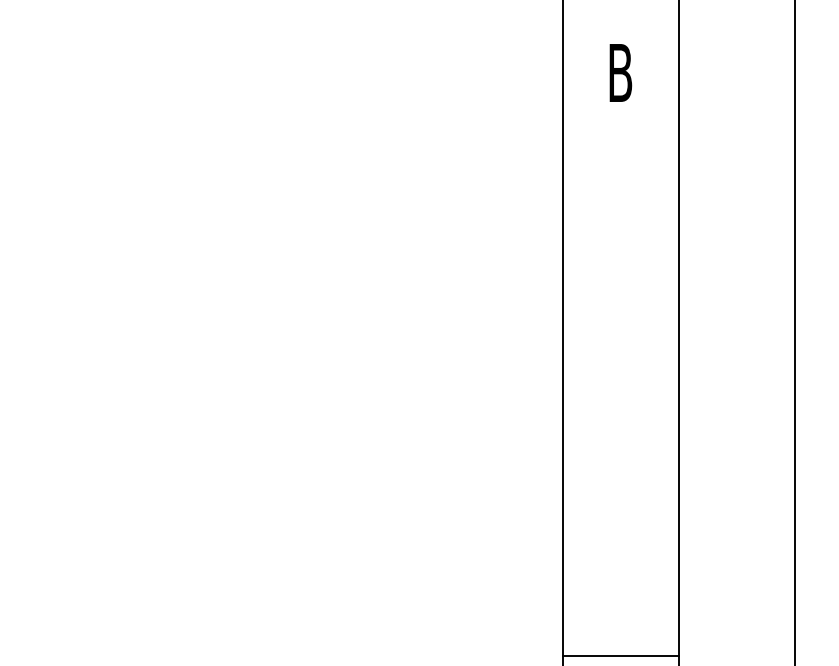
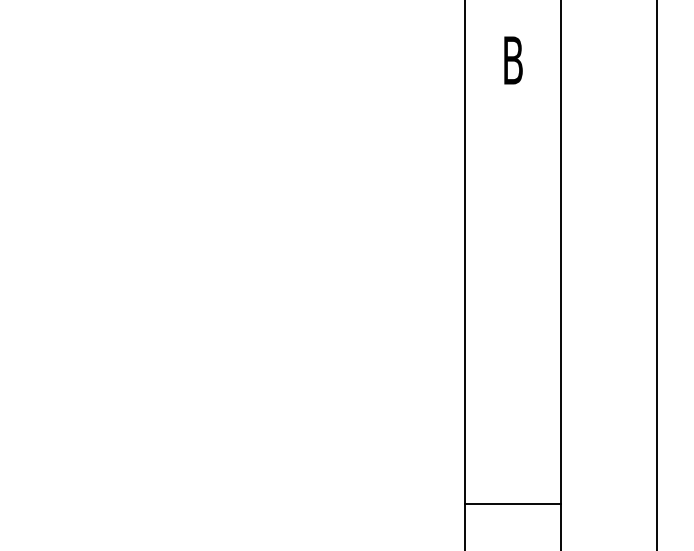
line: (620, 655) -> (513, 503), moved

